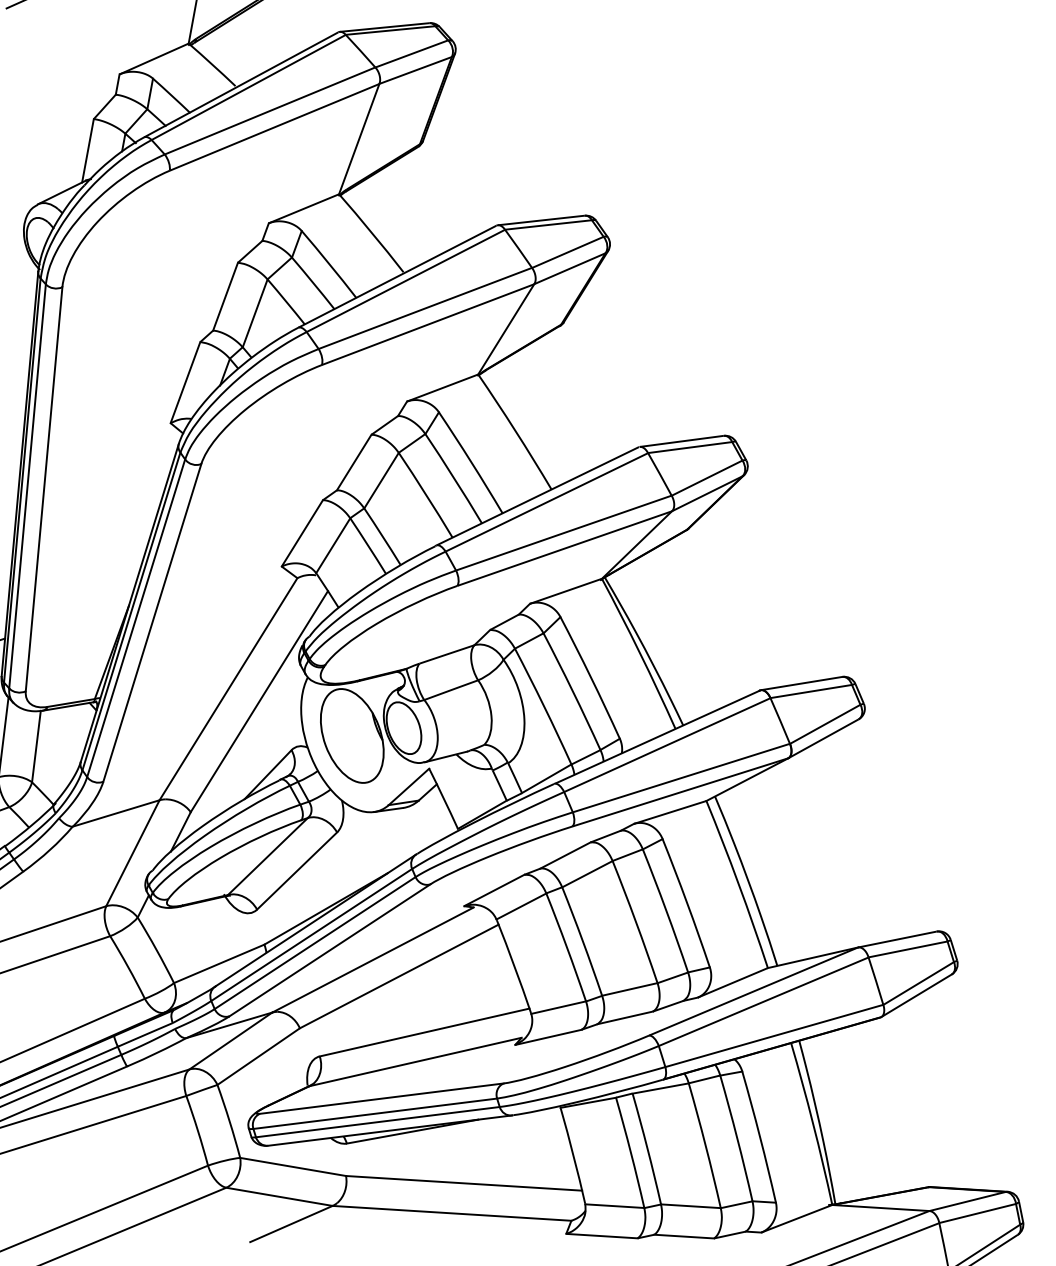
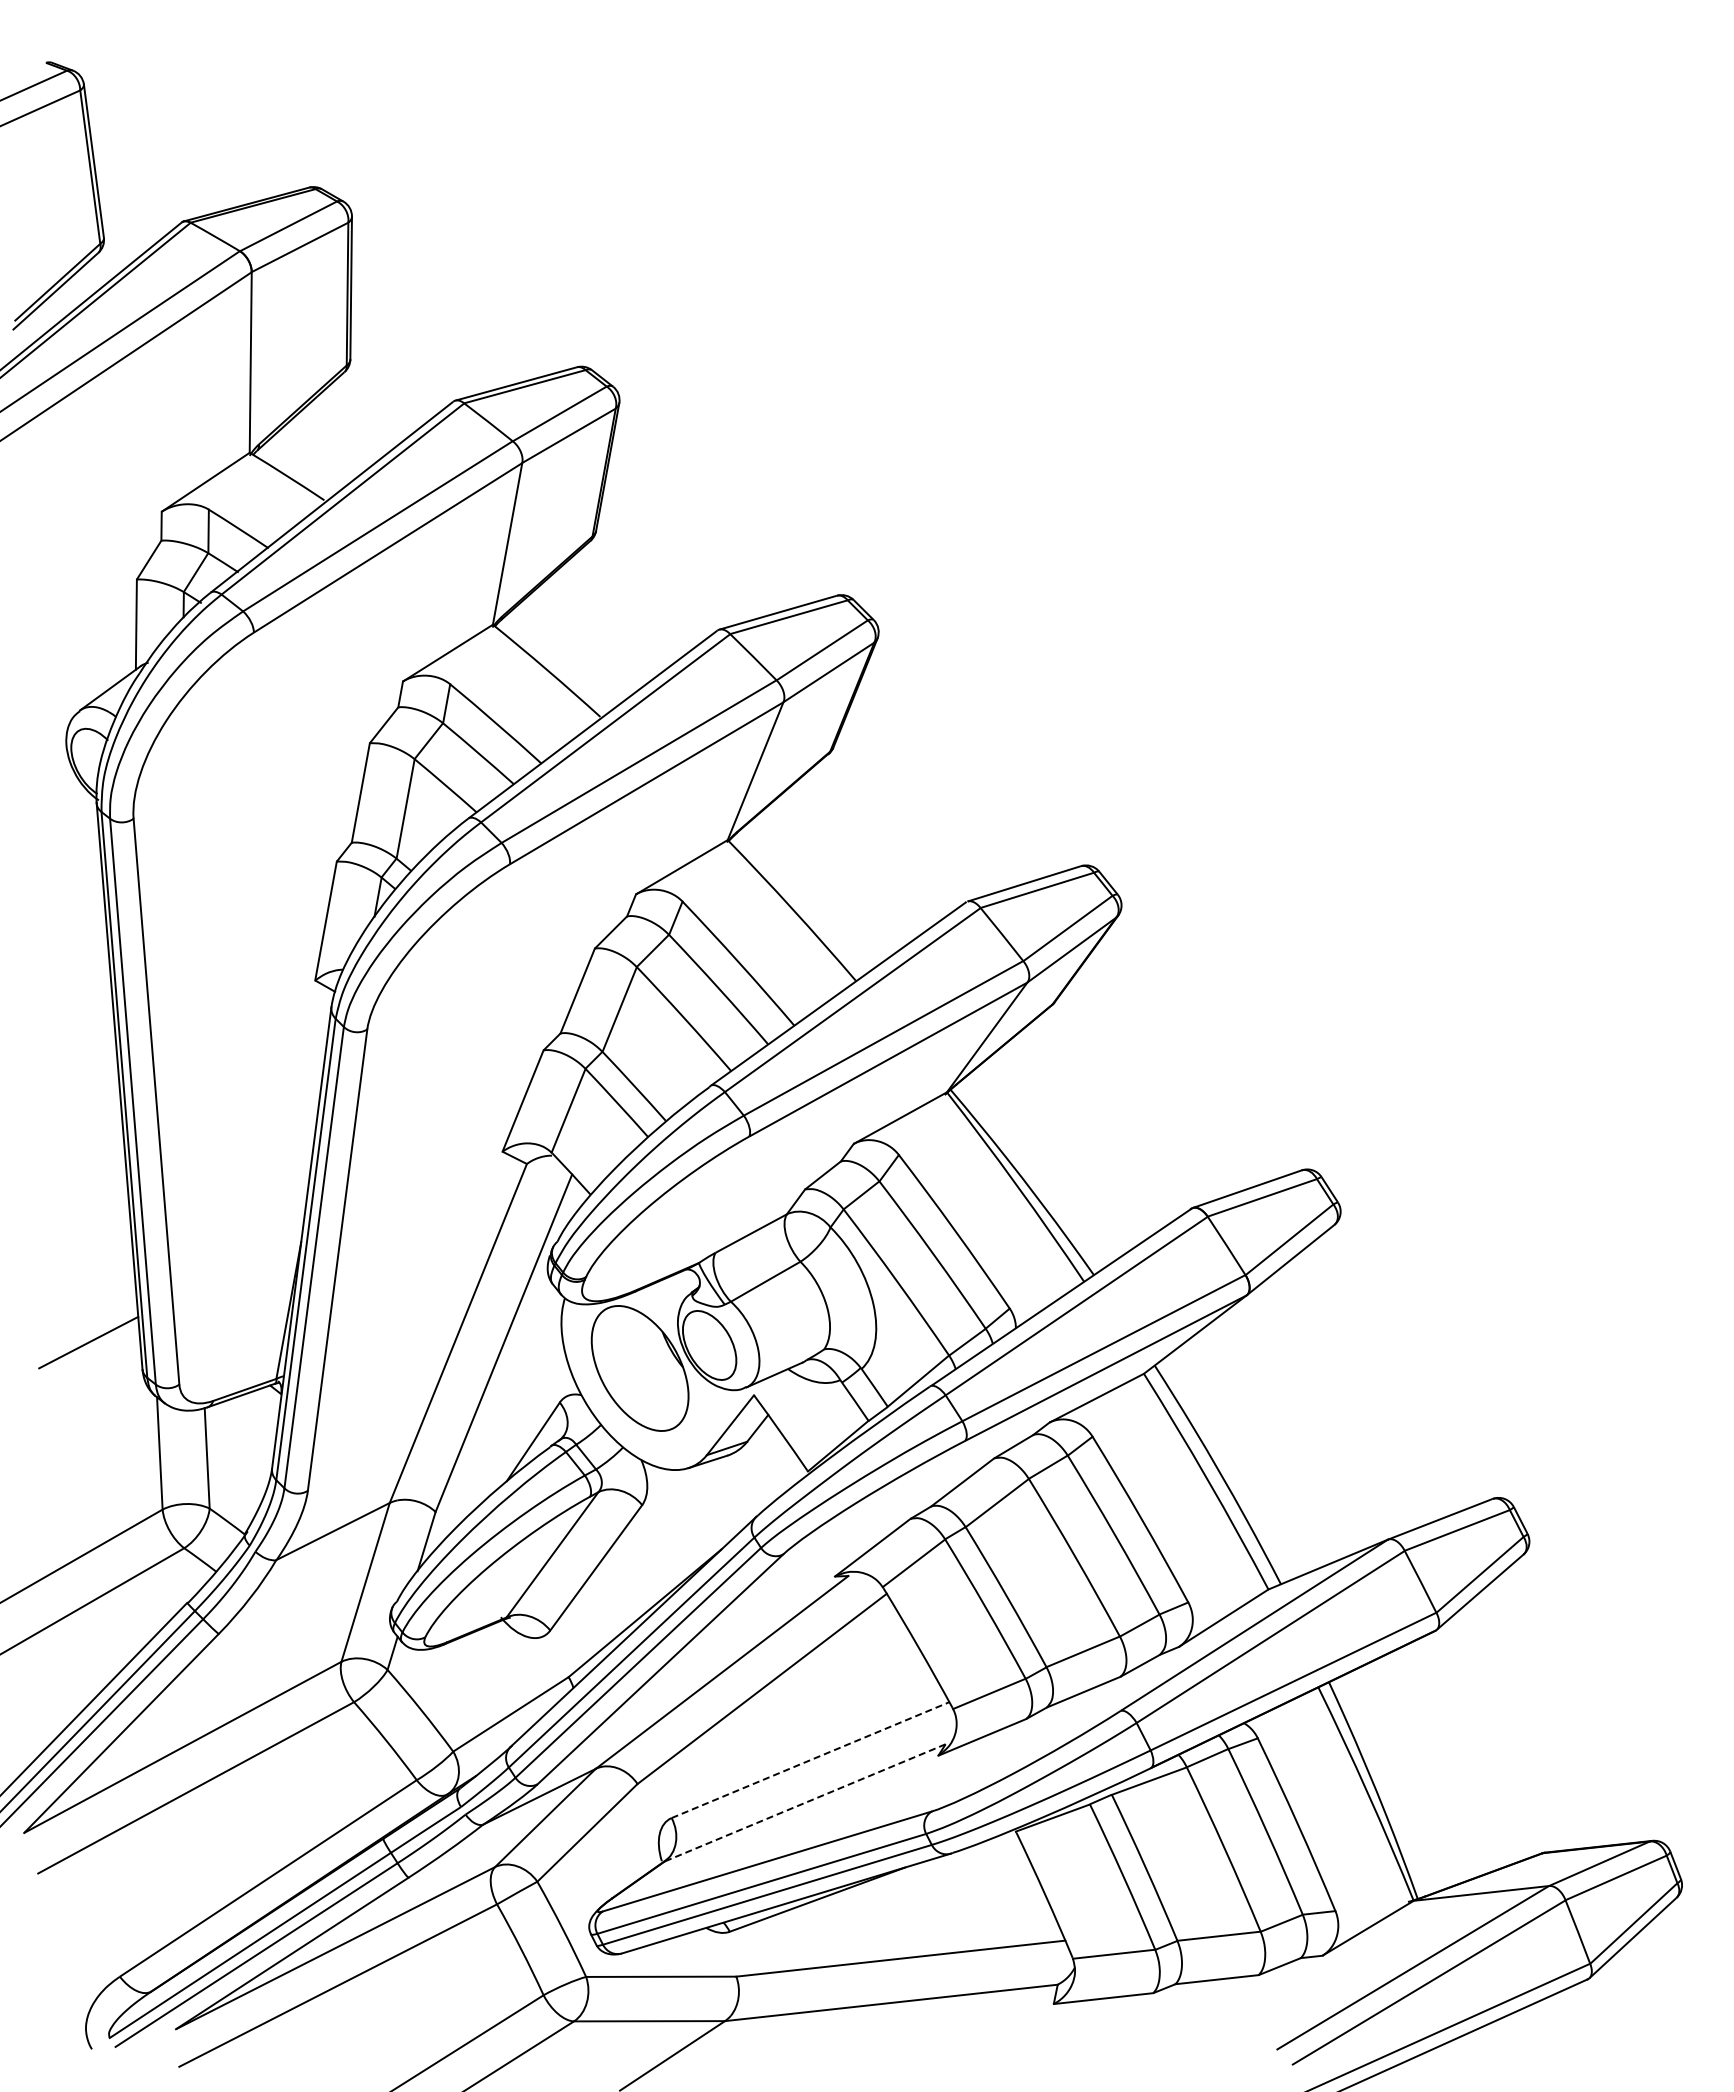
line: (425, 1032) -> (811, 1759), solid -> dashed
line: (415, 1062) -> (804, 1803), solid -> dashed

